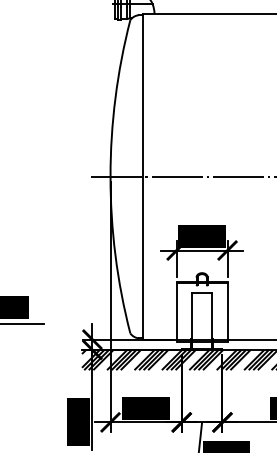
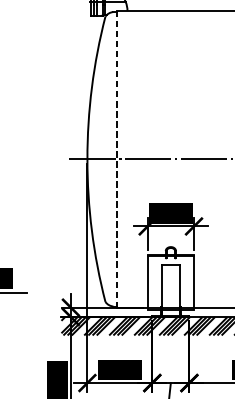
line: (143, 176) -> (117, 159), solid -> dashed

